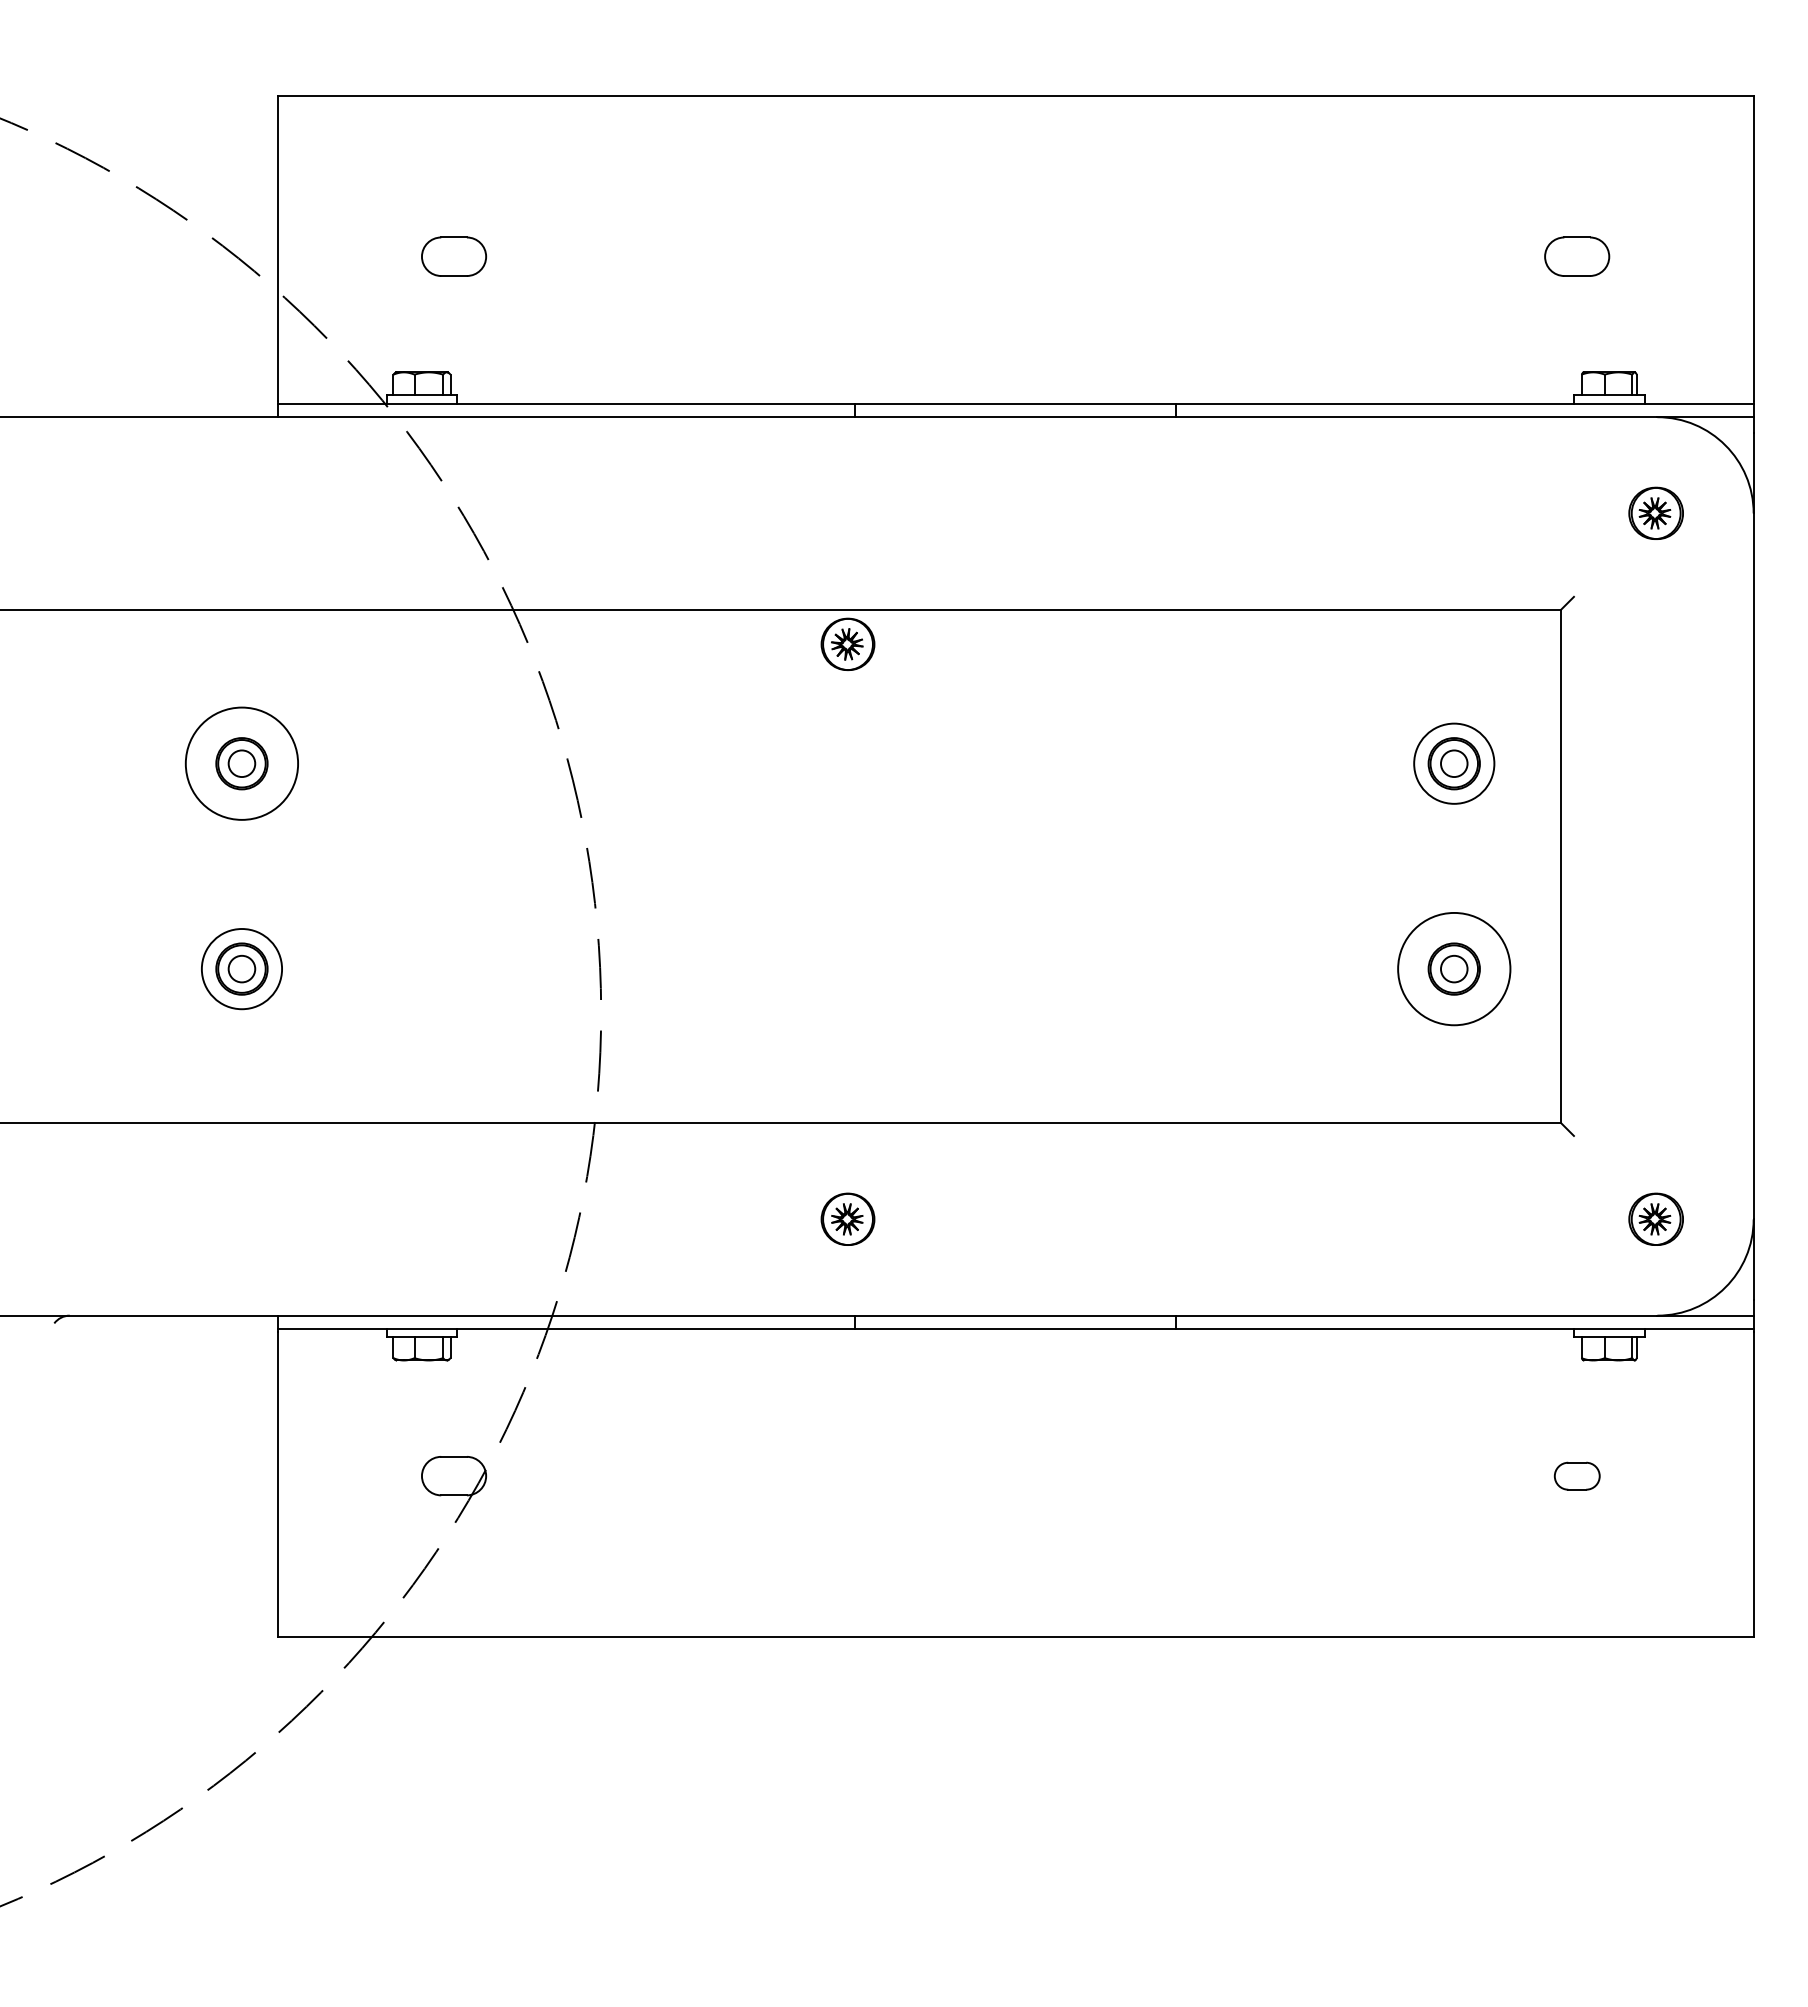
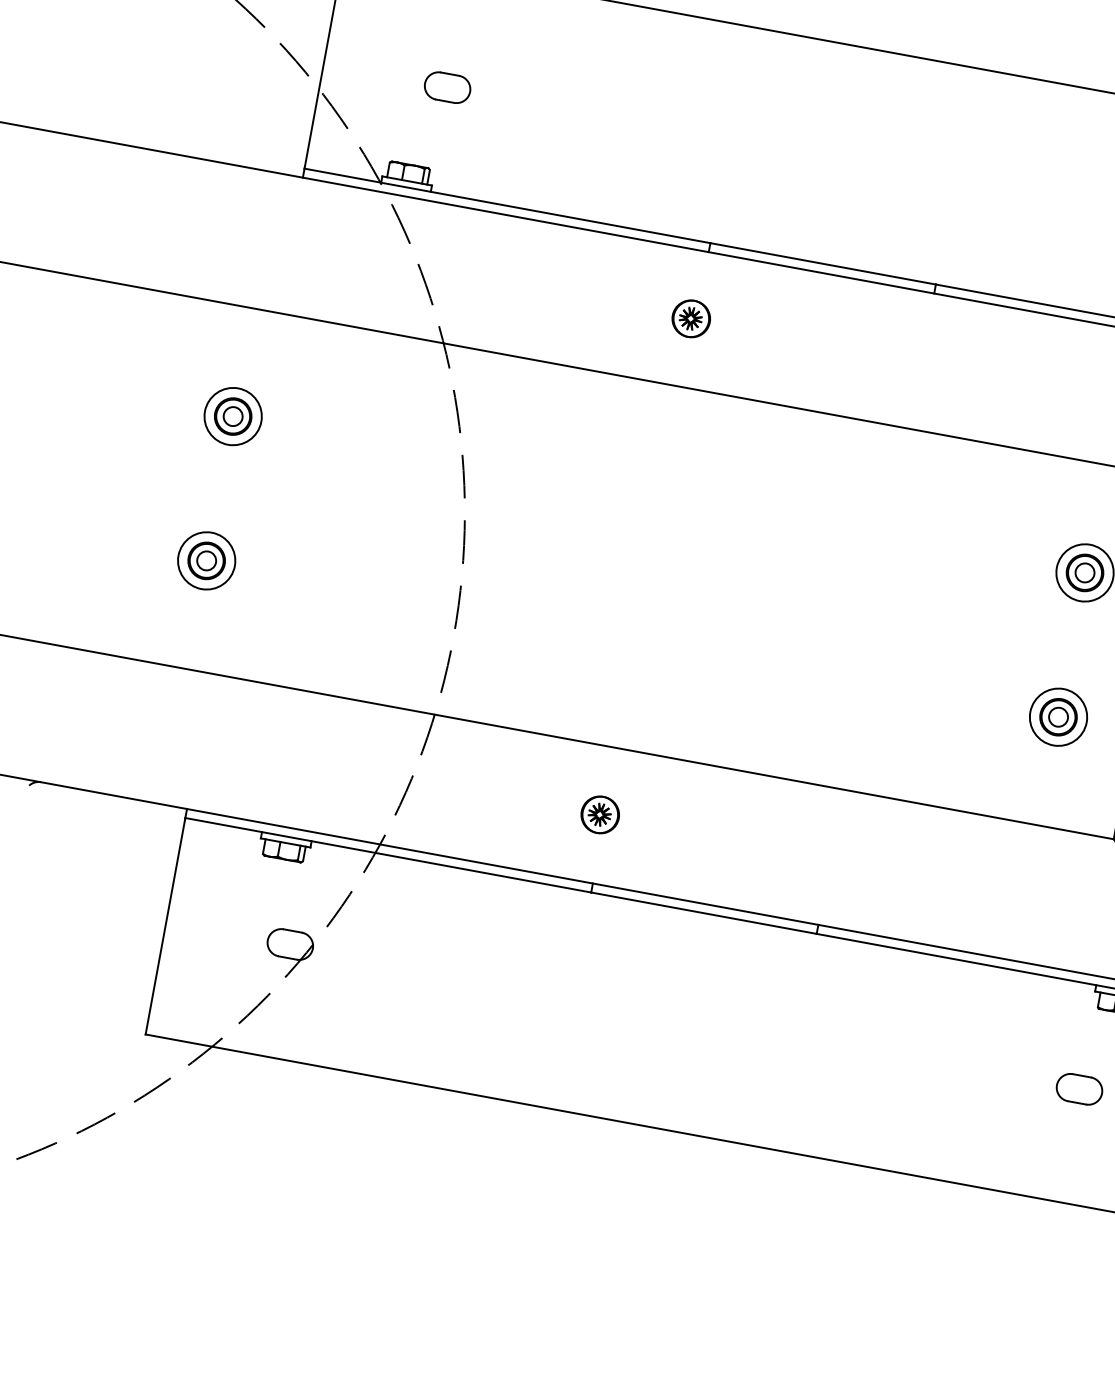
part: (847, 643) -> (691, 318), moved
circle: (241, 763) -> (232, 416), size x0.71
circle: (1454, 969) -> (1058, 717), size x0.71
part: (1577, 1476) -> (1079, 1089), size x1.43

